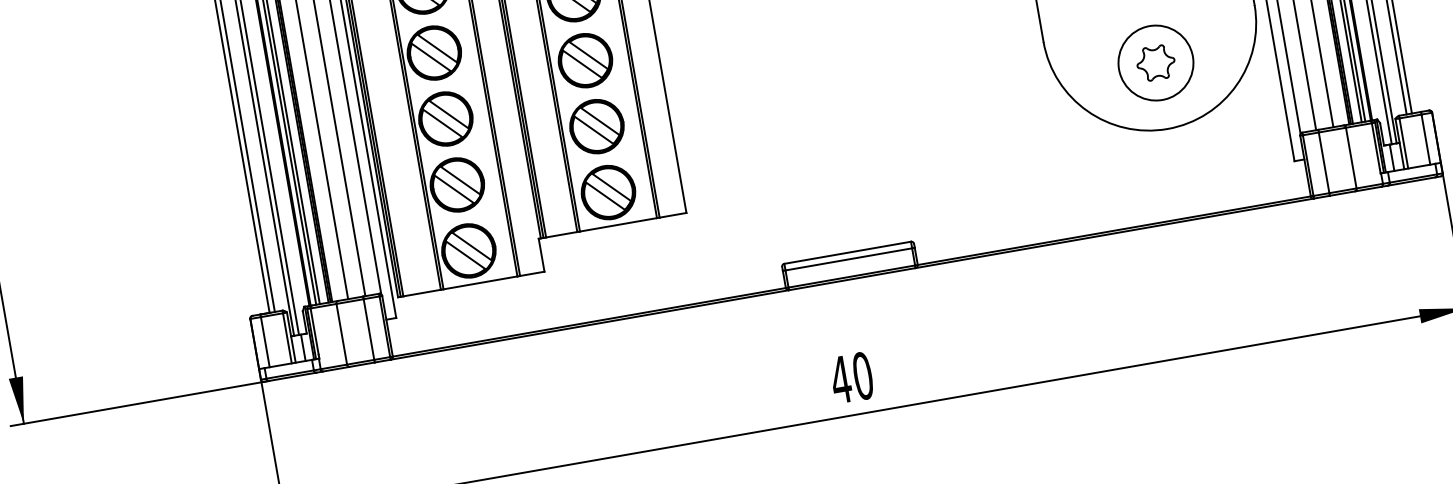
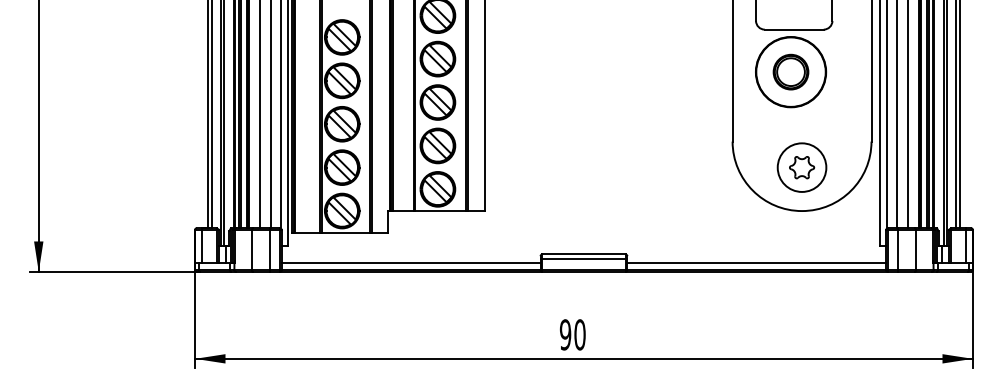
line: (1112, 220) -> (756, 263), added
line: (586, 312) -> (410, 263), added
text: (840, 379) -> (565, 334), 40 -> 90

